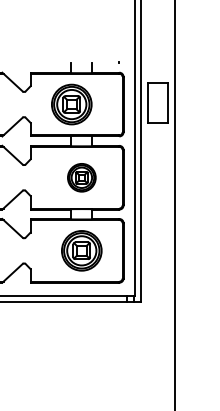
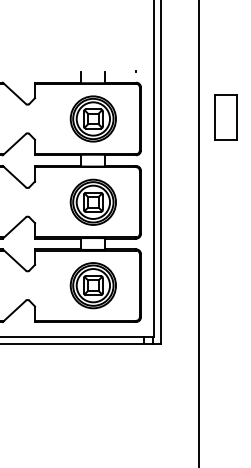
part: (157, 102) -> (225, 116), moved
part: (71, 104) -> (93, 118), moved
part: (81, 177) -> (93, 202), size x1.43

